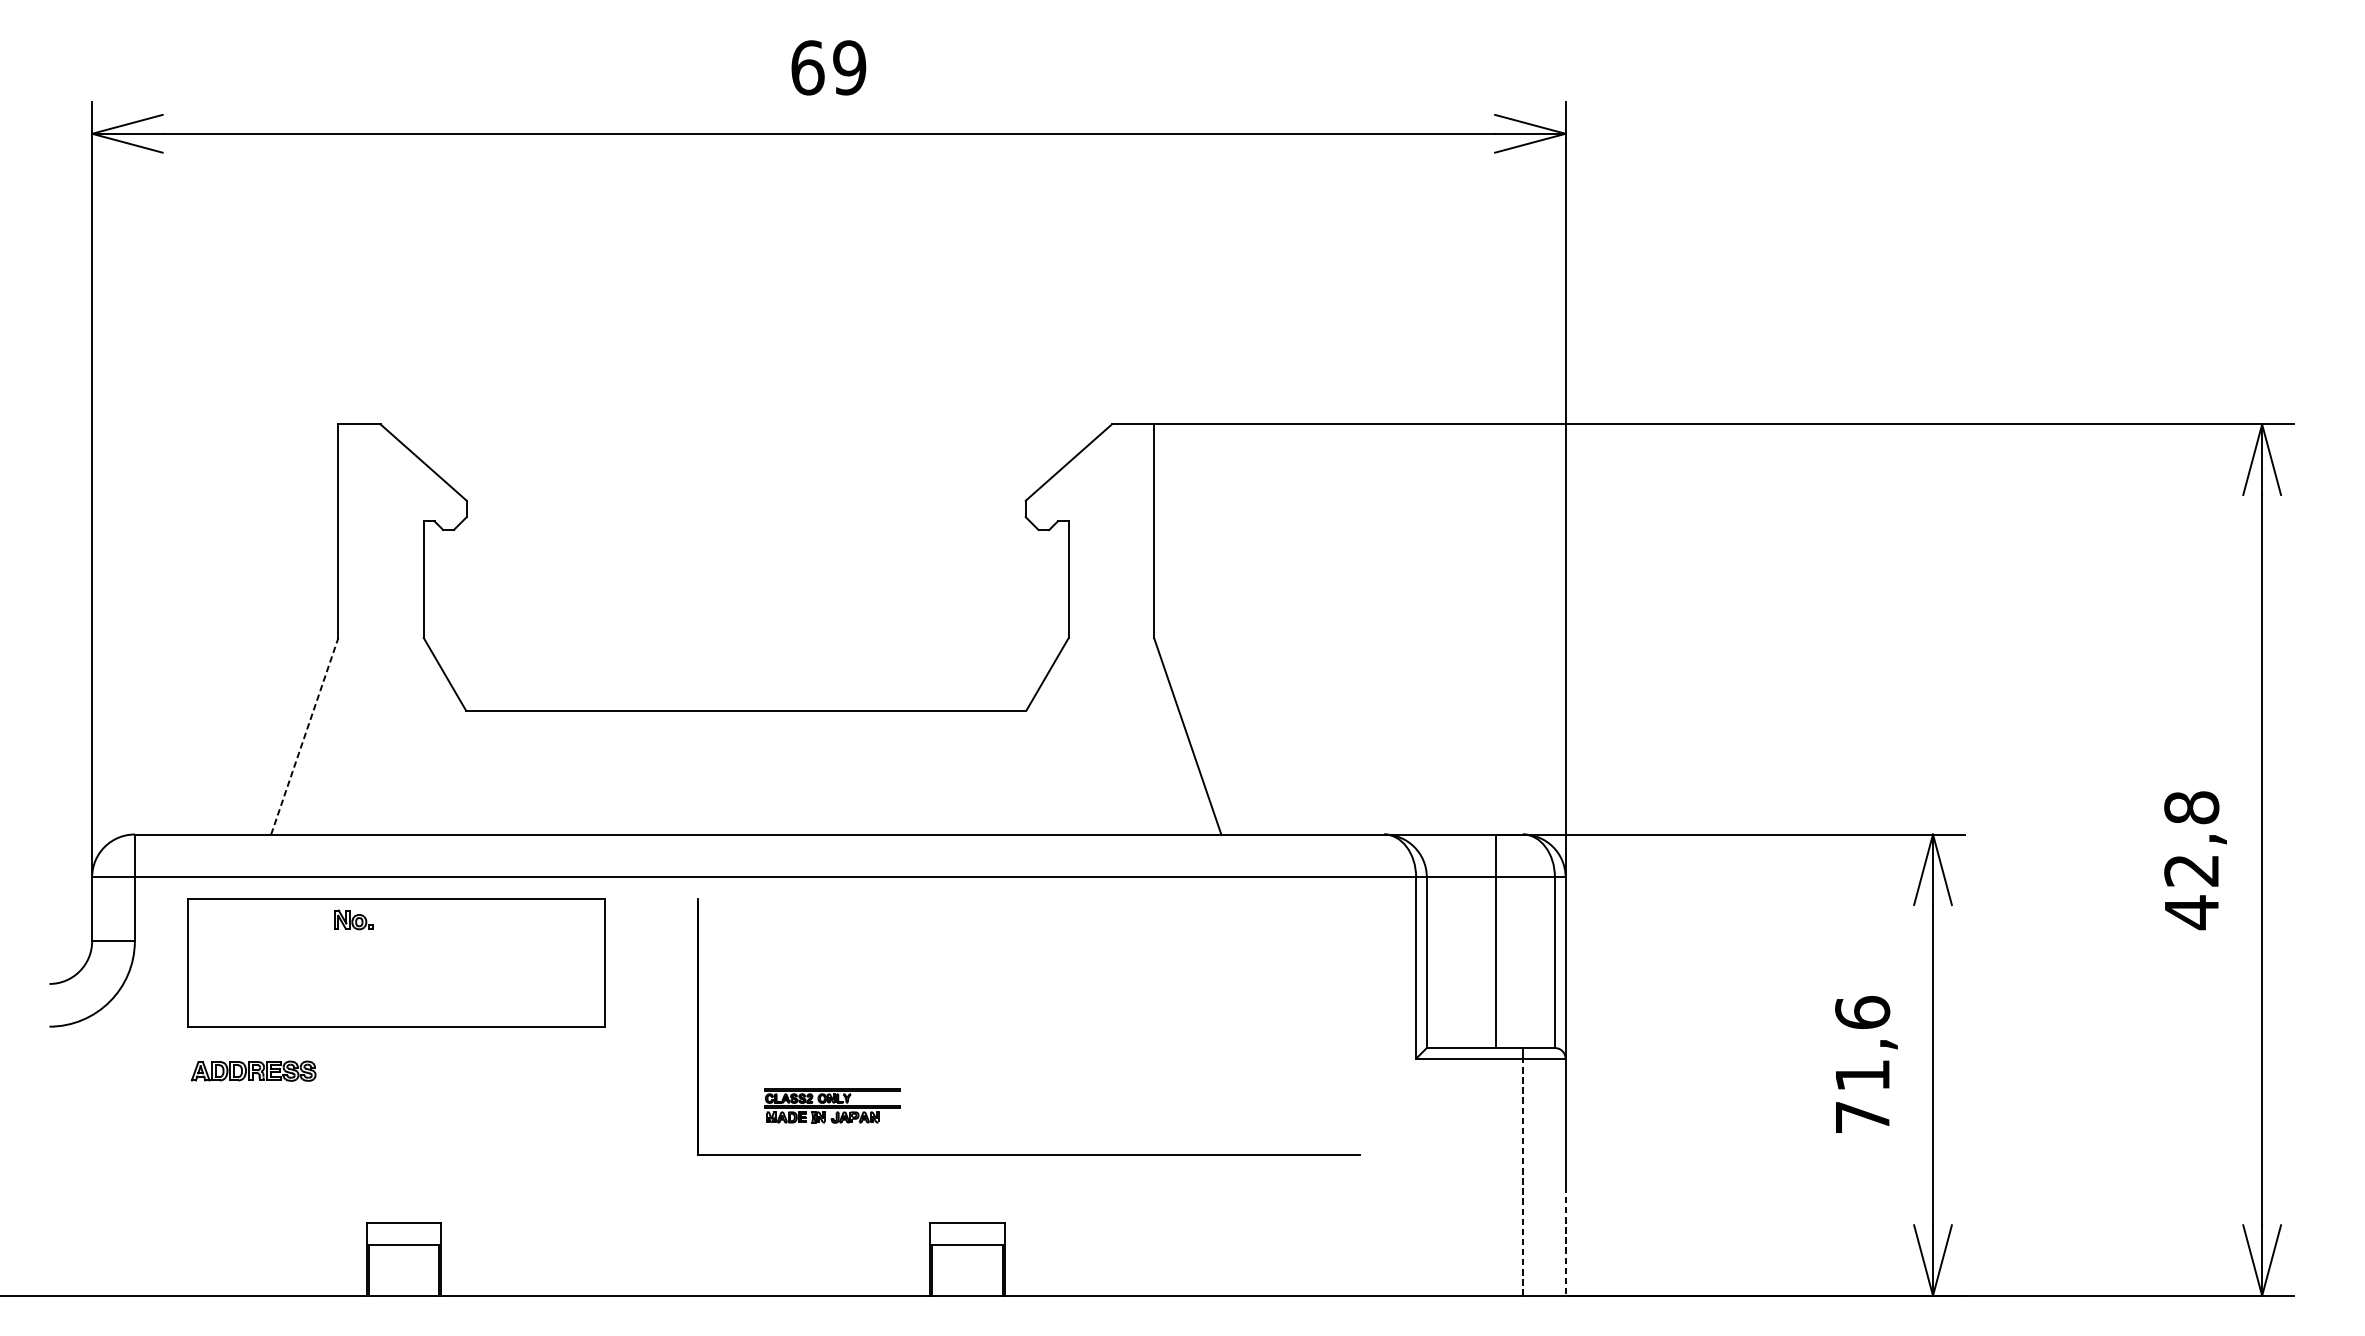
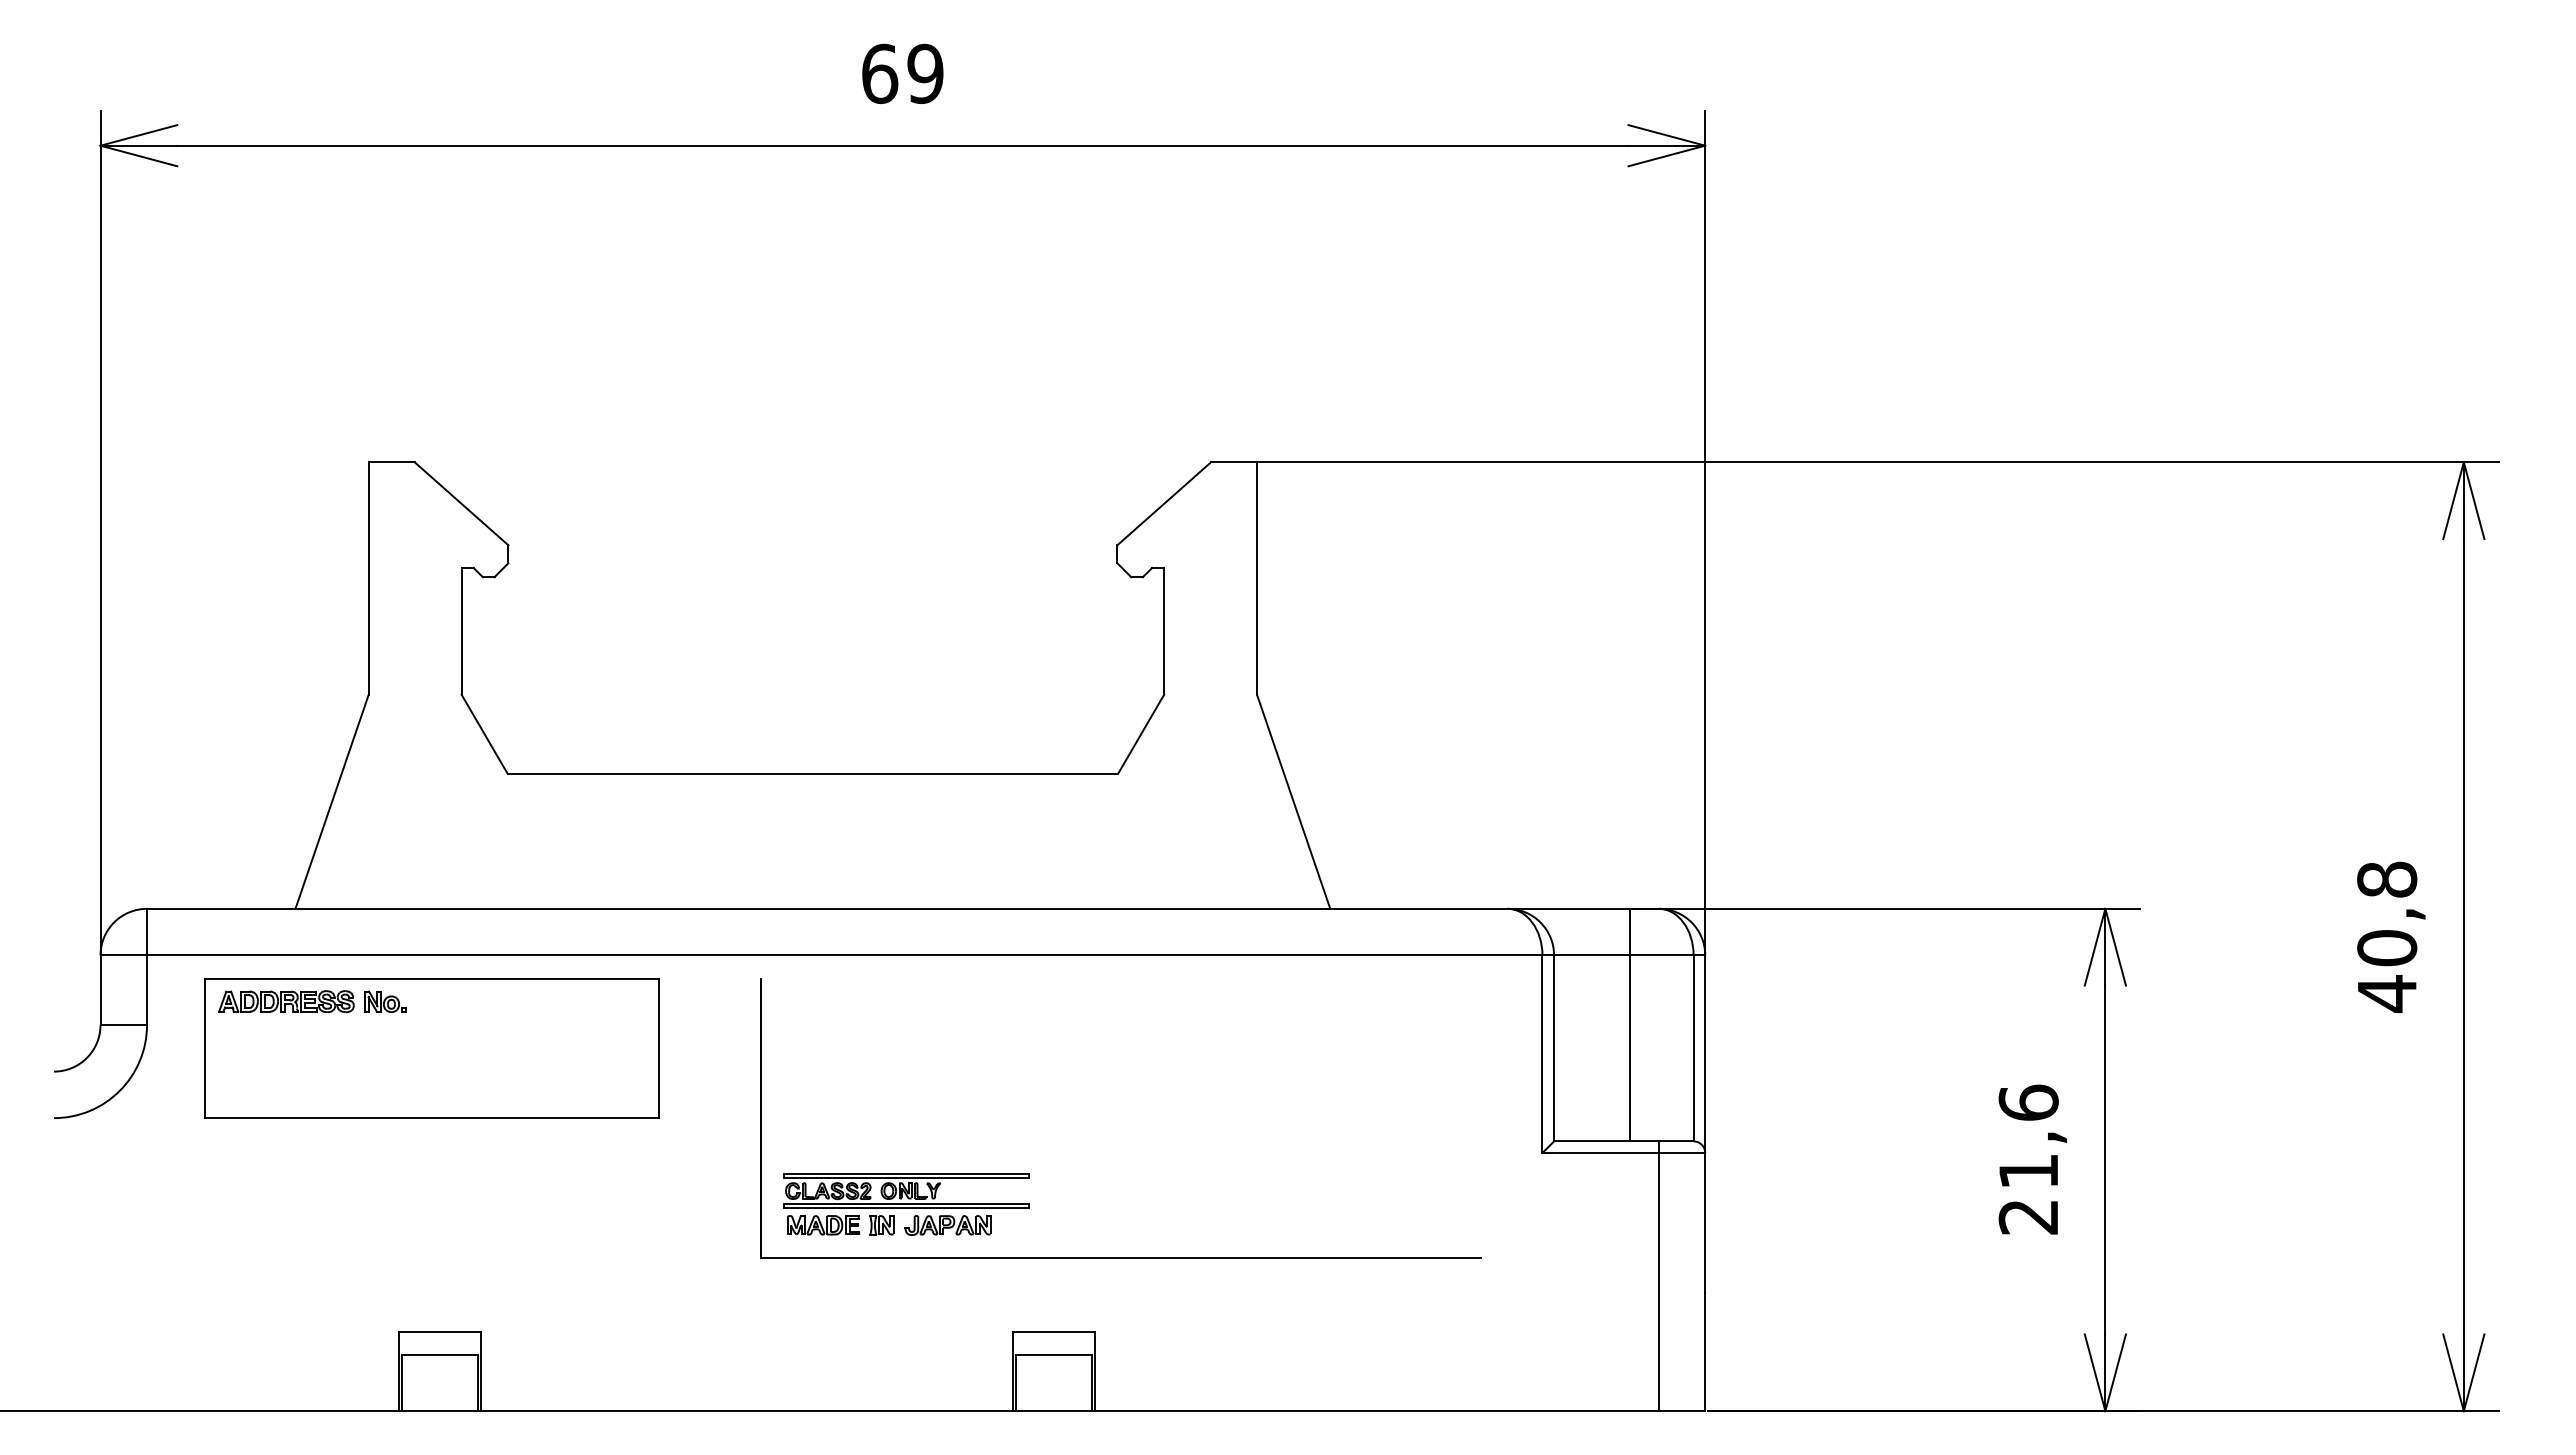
line: (305, 735) -> (332, 801), dashed -> solid
text: (2192, 870) -> (2387, 948), 42,8 -> 40,8
part: (253, 1071) -> (286, 1001), moved
part: (832, 1105) -> (906, 1204), size x1.67
text: (1861, 1117) -> (2027, 1217), 71,6 -> 21,6
line: (1522, 1176) -> (1658, 1281), dashed -> solid
line: (1565, 1241) -> (1705, 1352), dashed -> solid

